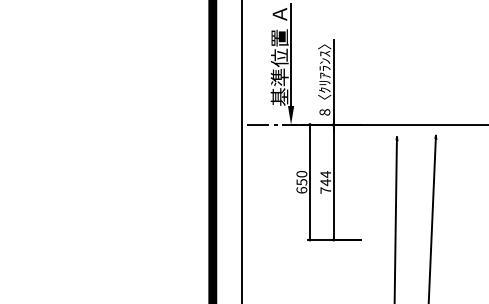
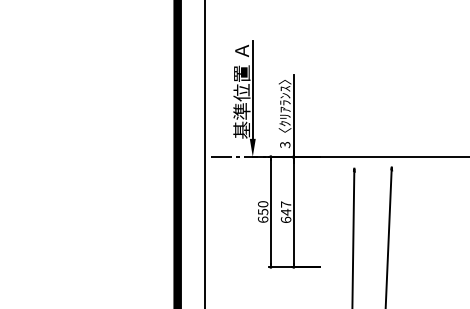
text: (325, 111) -> (285, 144), 8 -> 3
text: (325, 182) -> (285, 212), 744 -> 647

